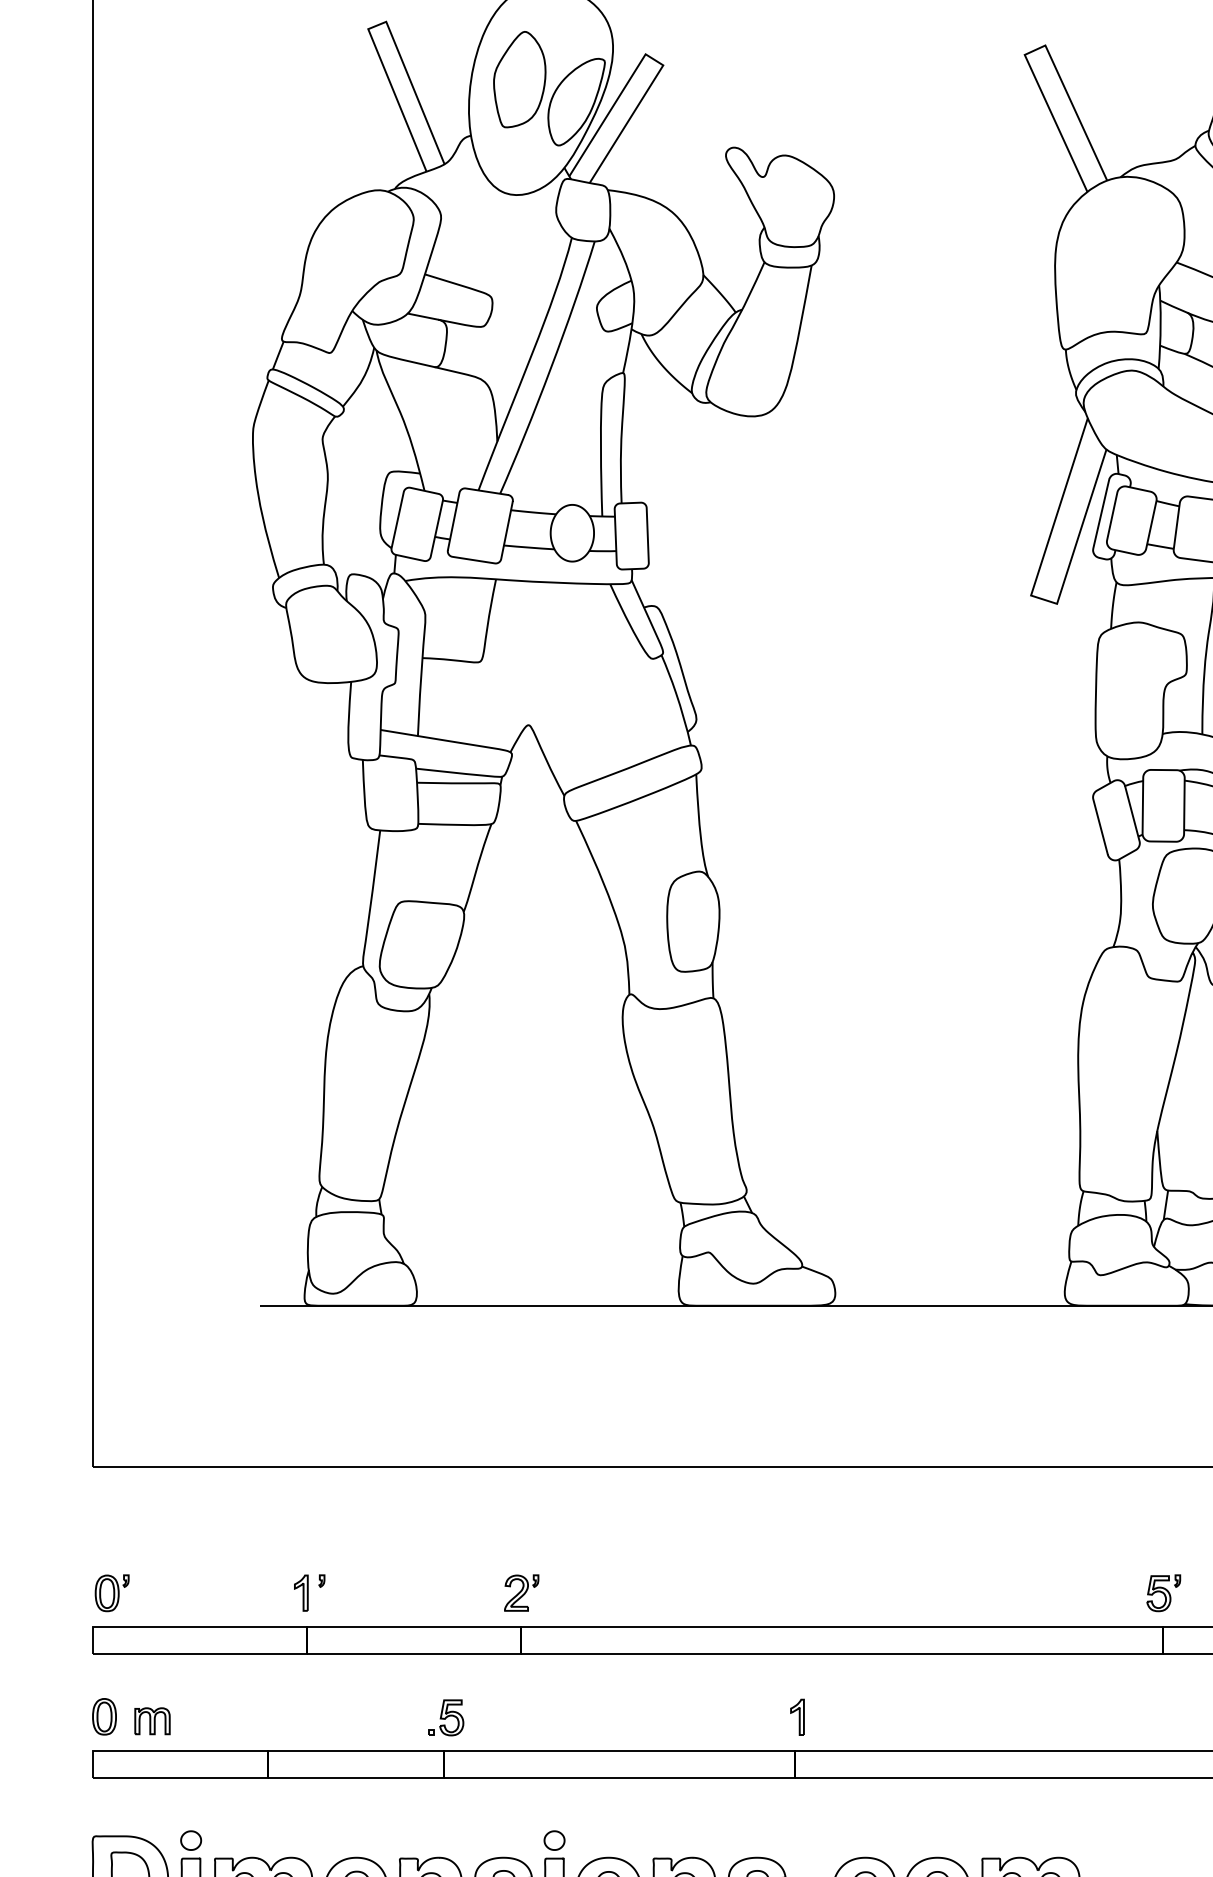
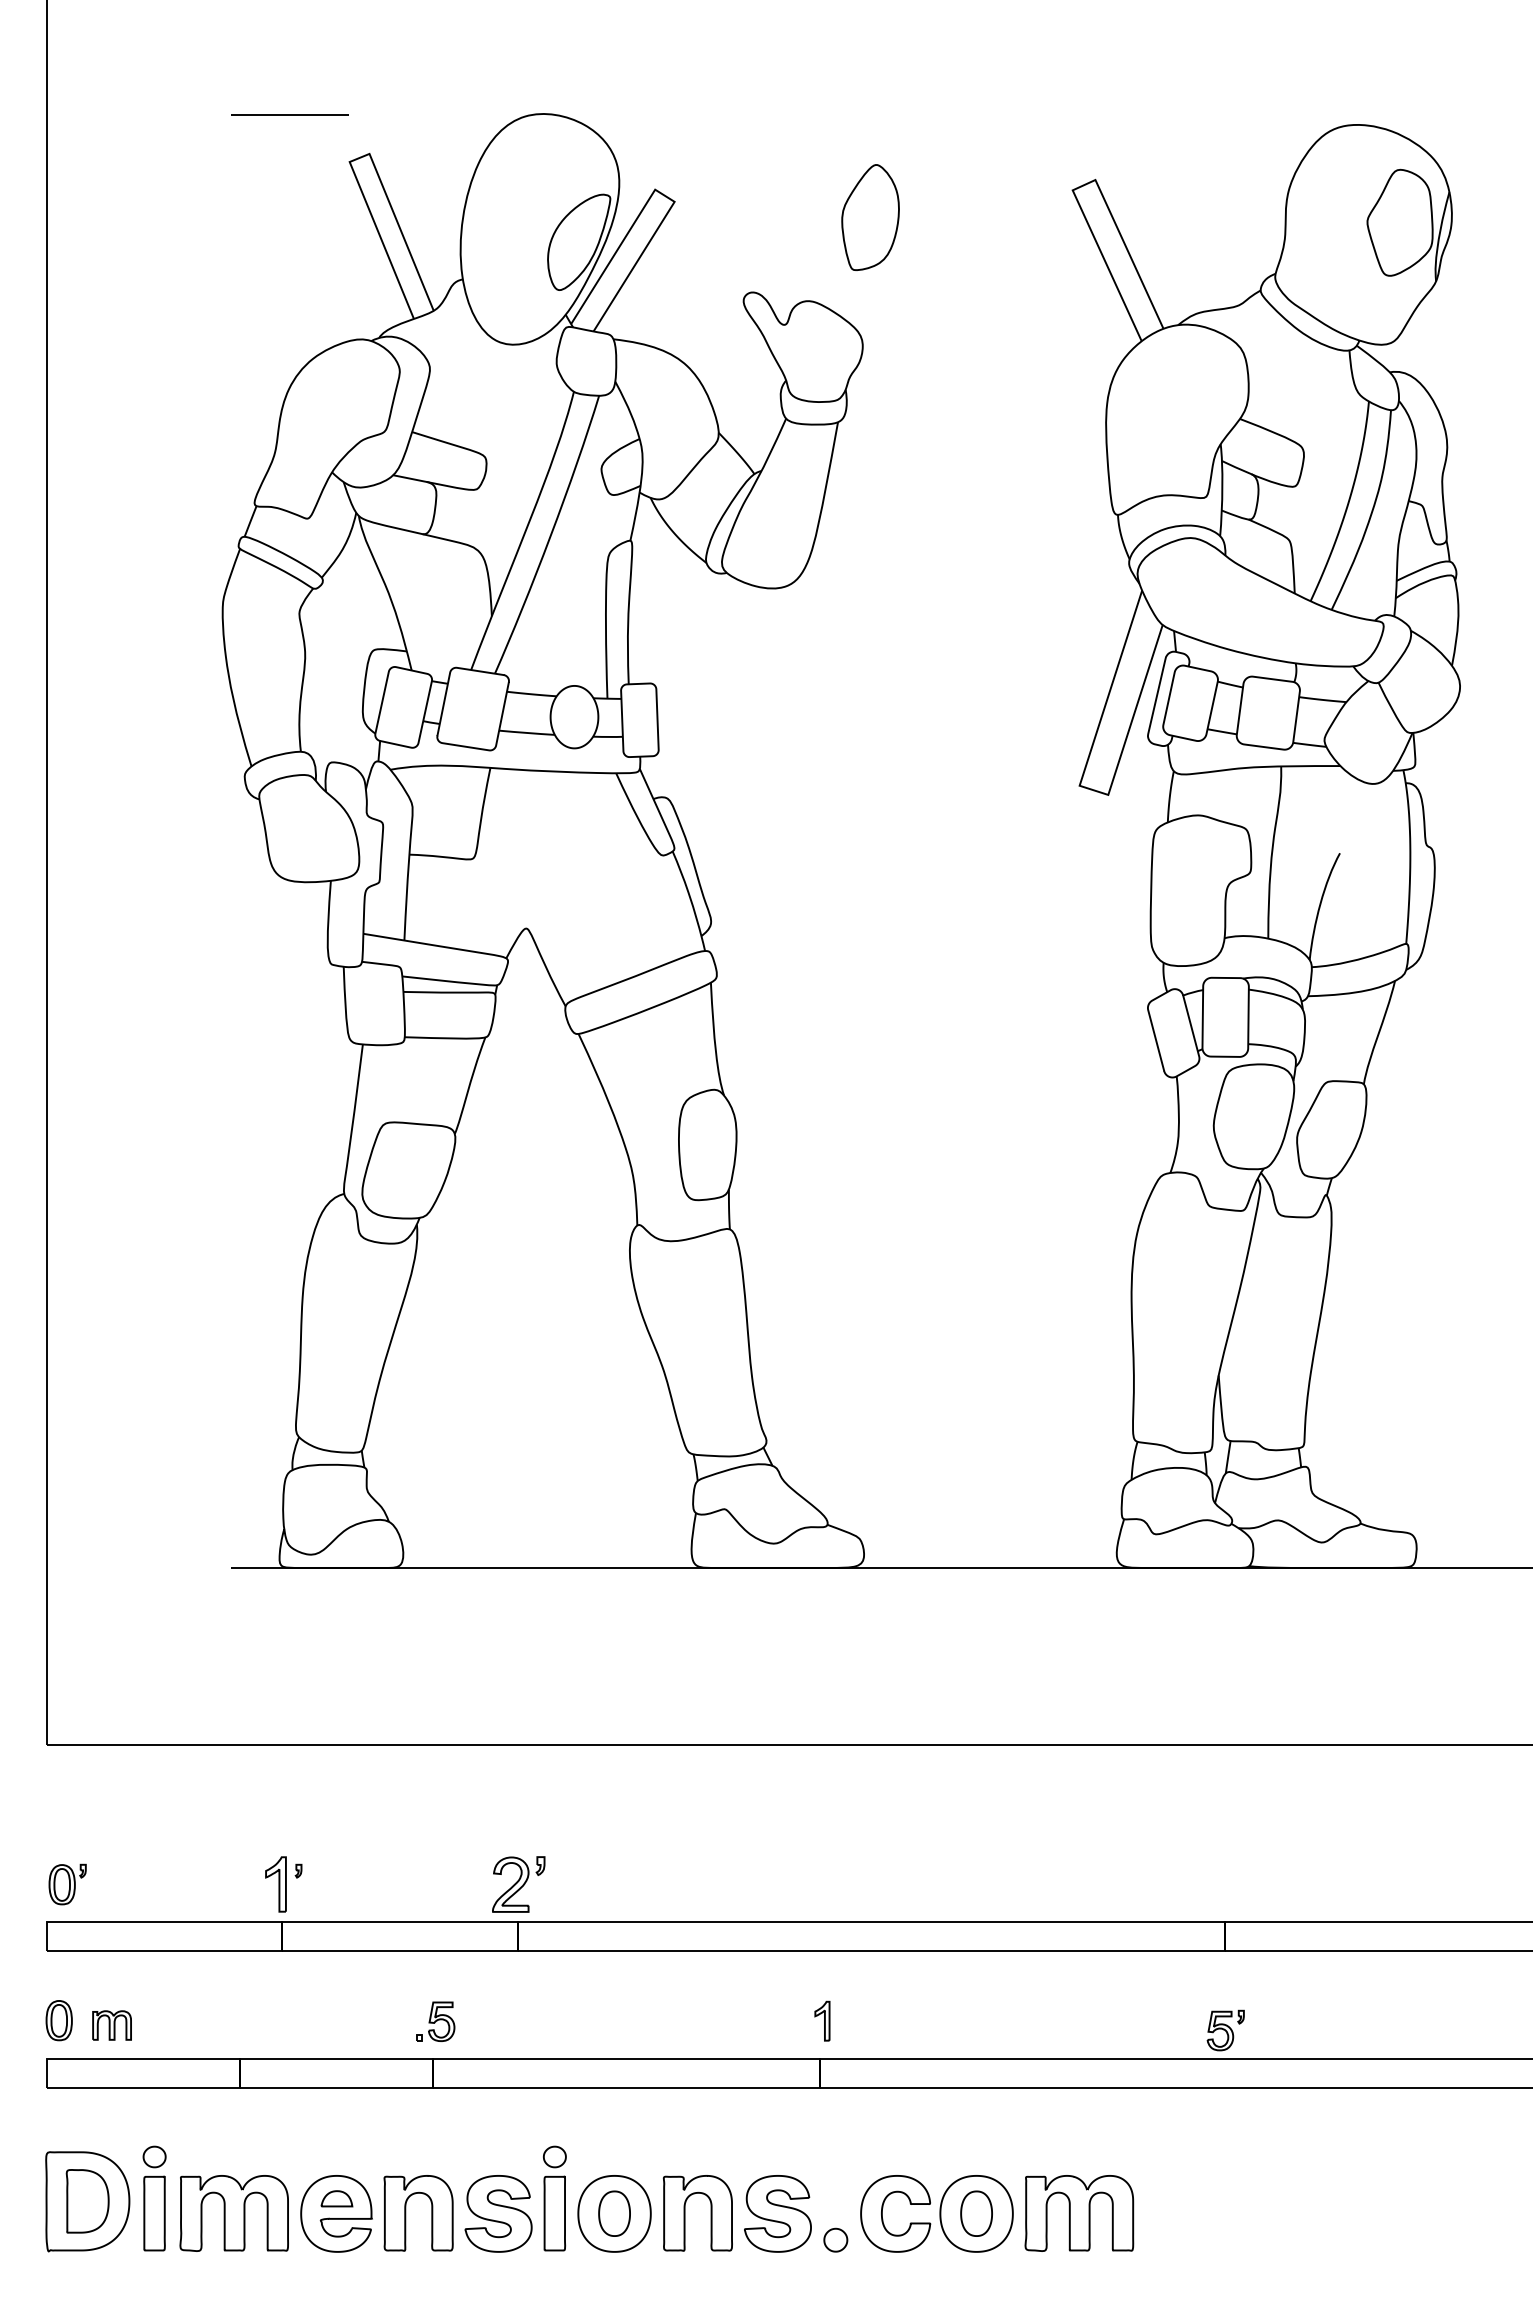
part: (519, 79) -> (870, 217), moved
part: (521, 1592) -> (518, 1883), size x1.4
part: (300, 1593) -> (275, 1884), size x1.4
part: (1163, 1593) -> (1225, 2030), moved

